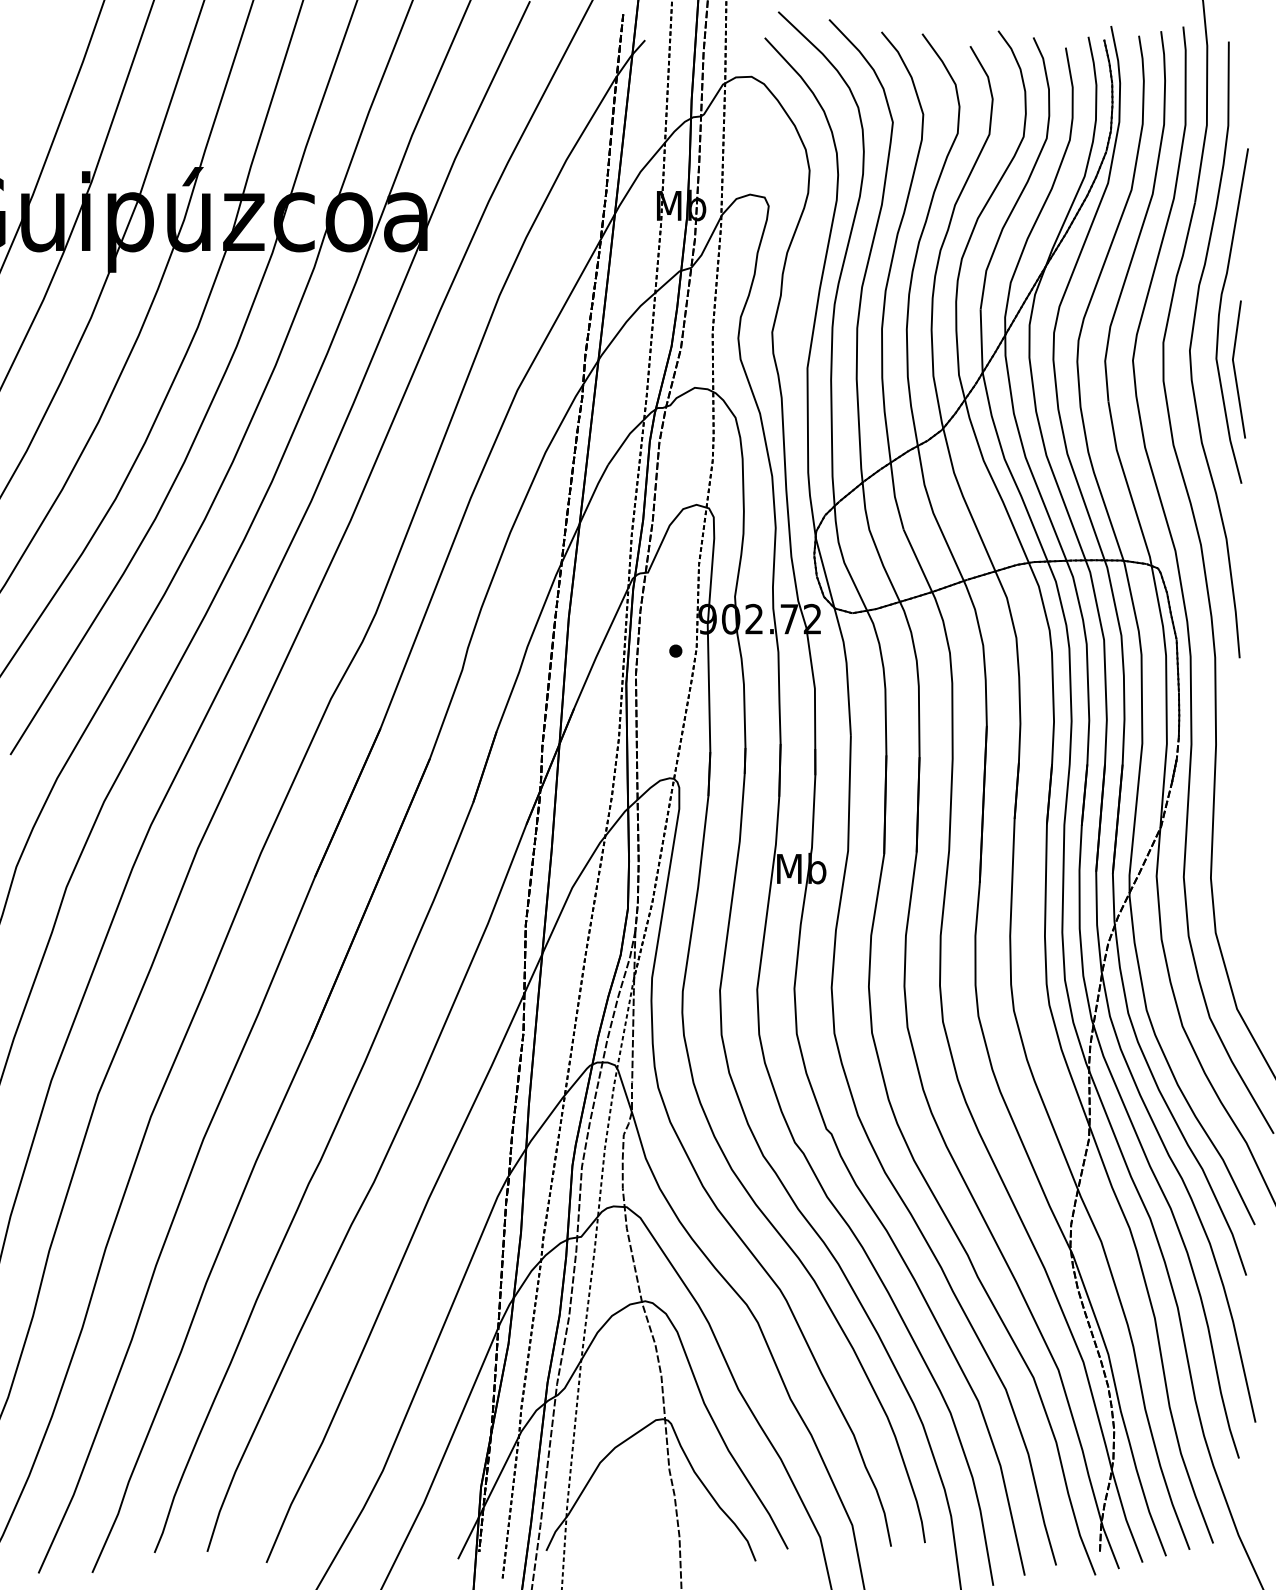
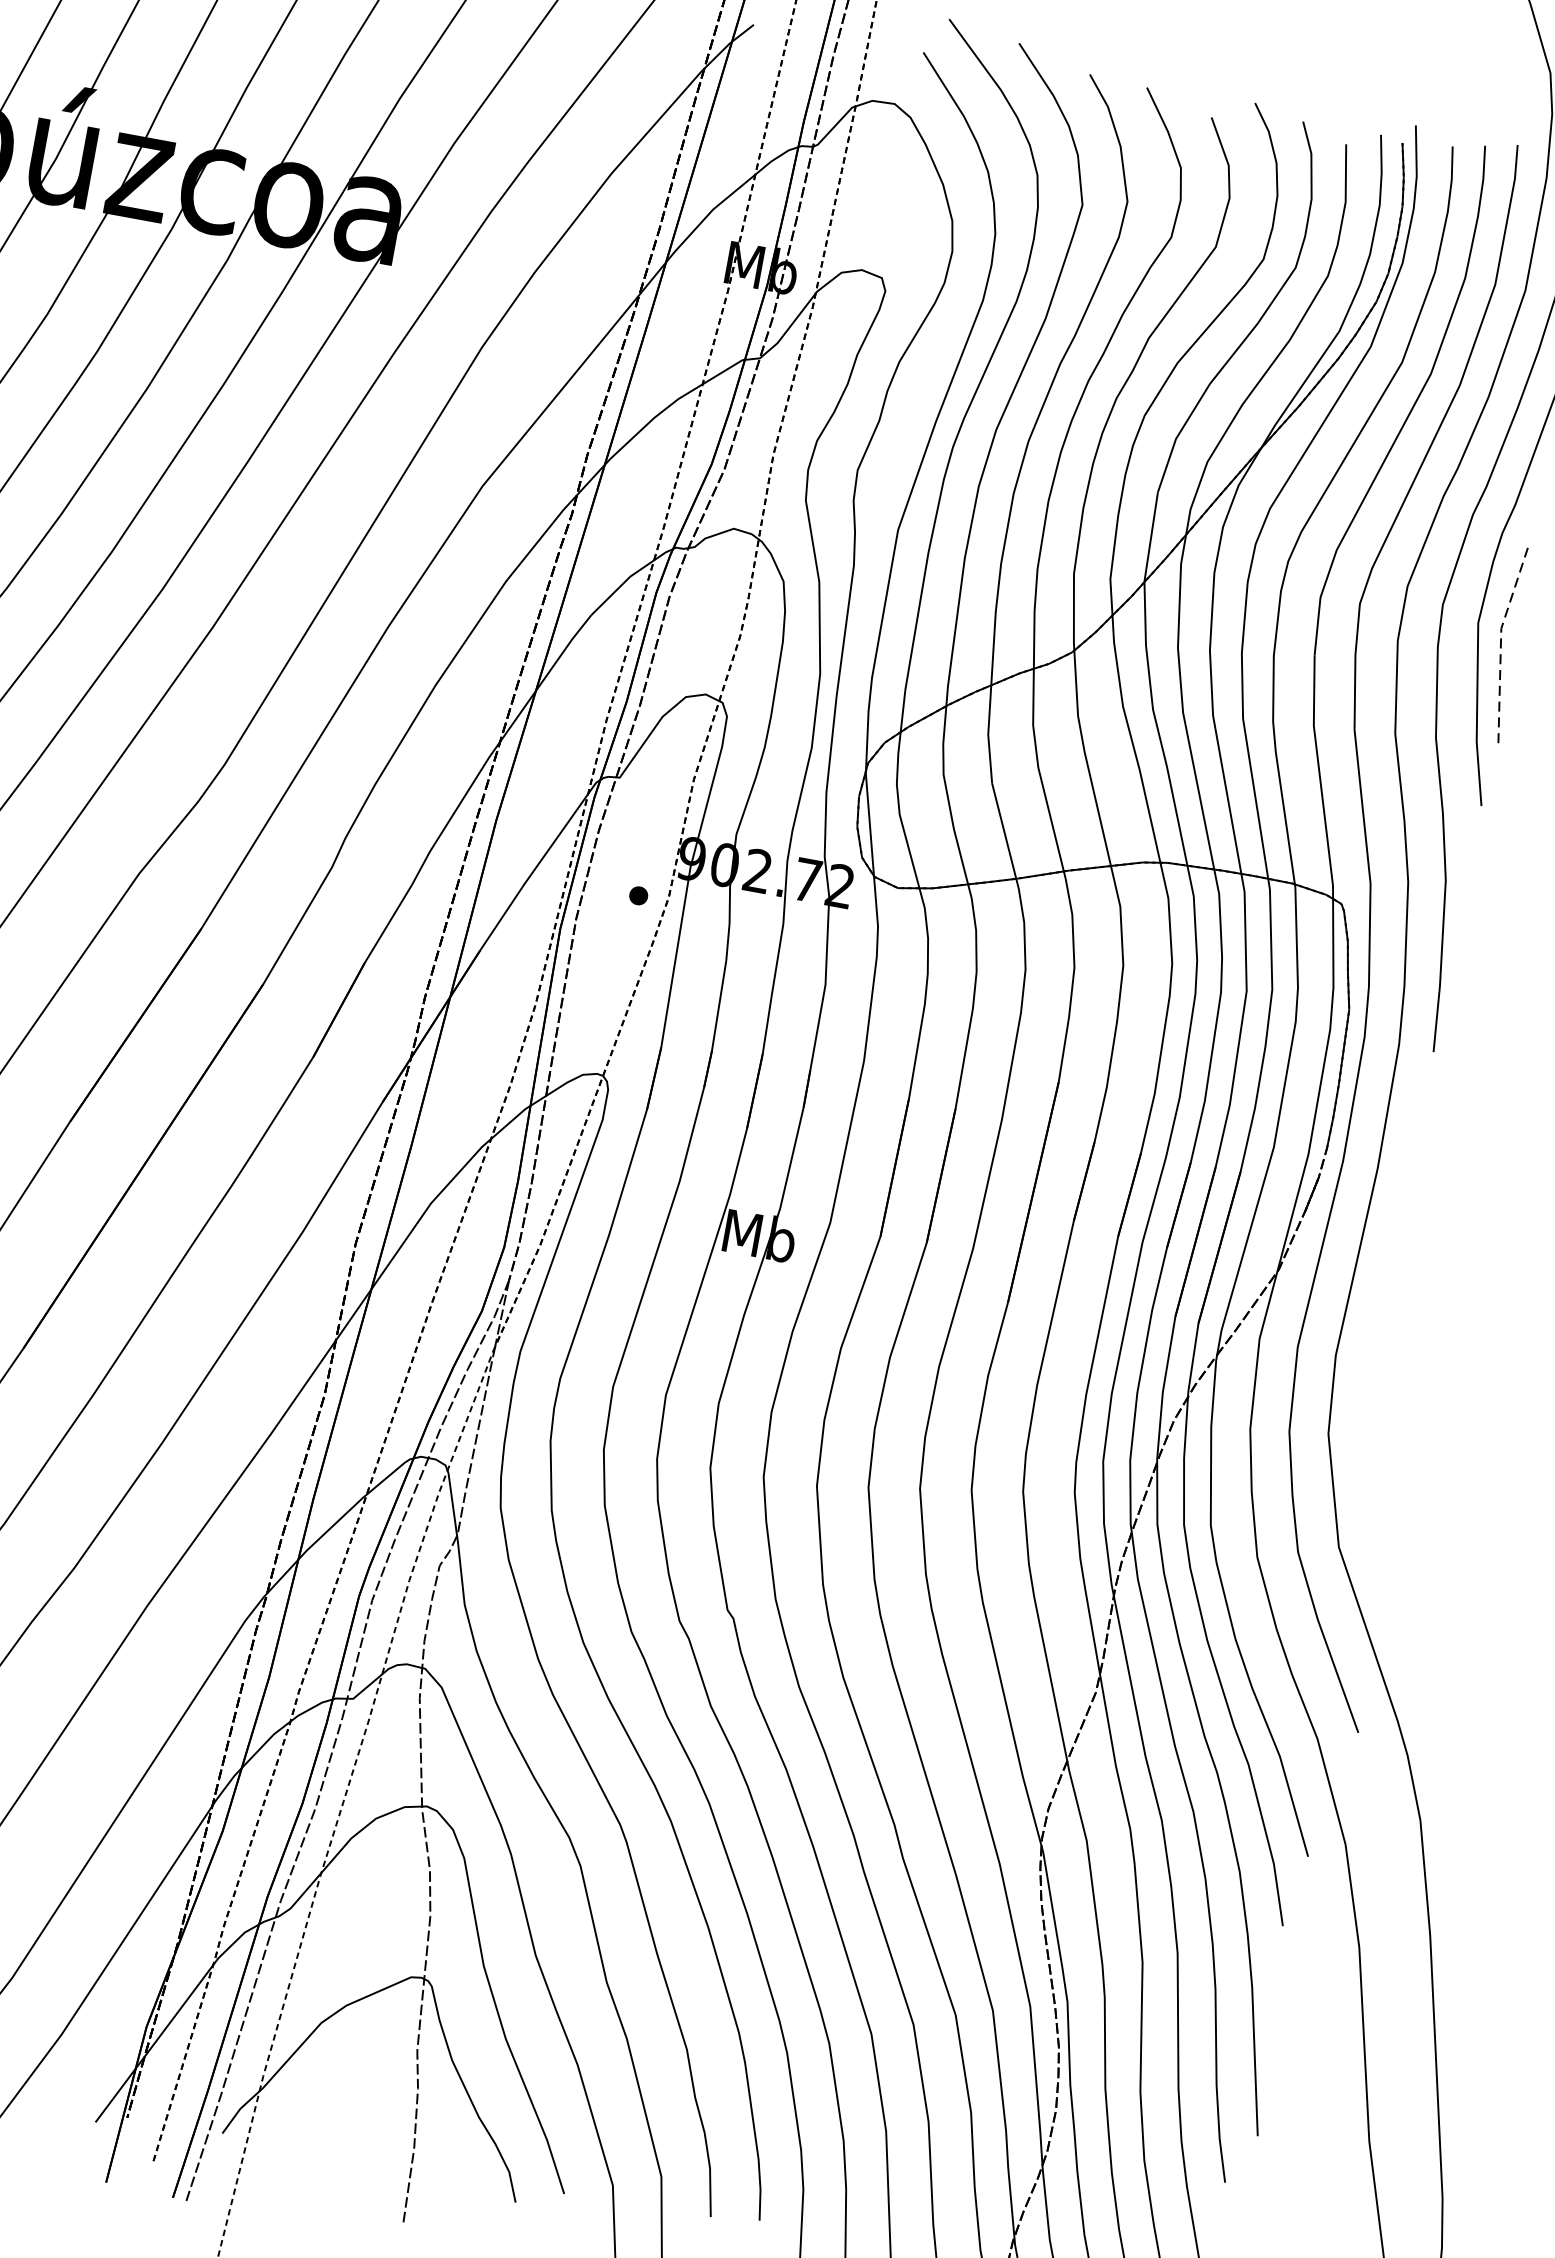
line: (1234, 368) -> (1501, 641), solid -> dashed

